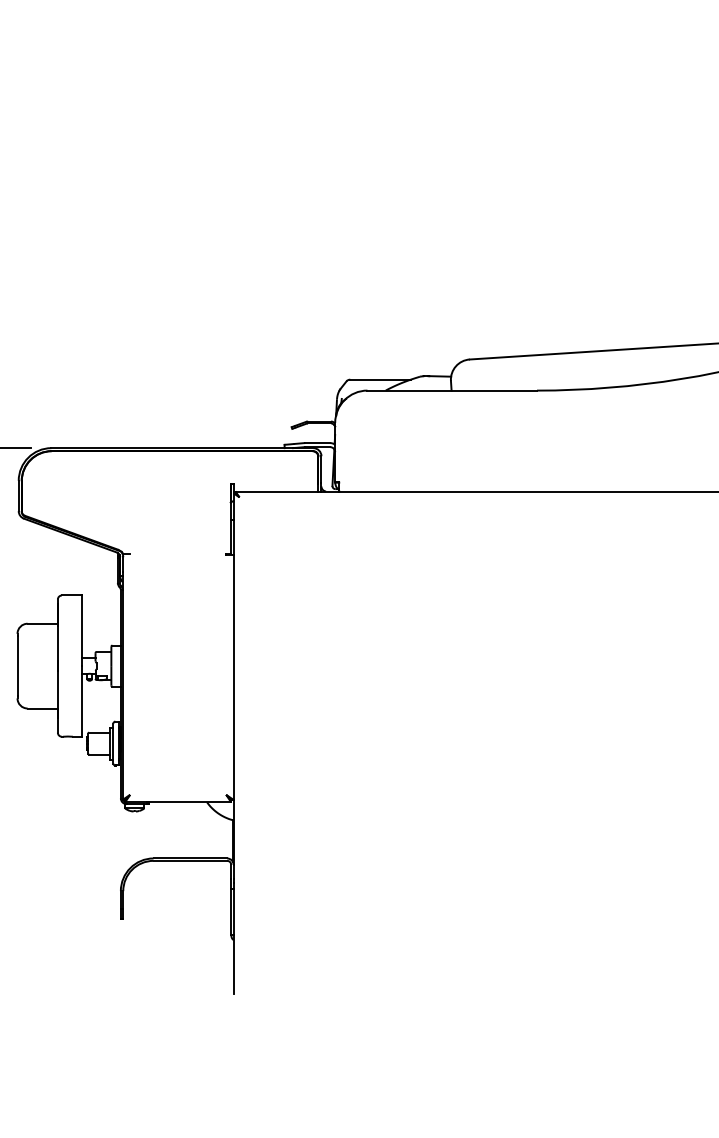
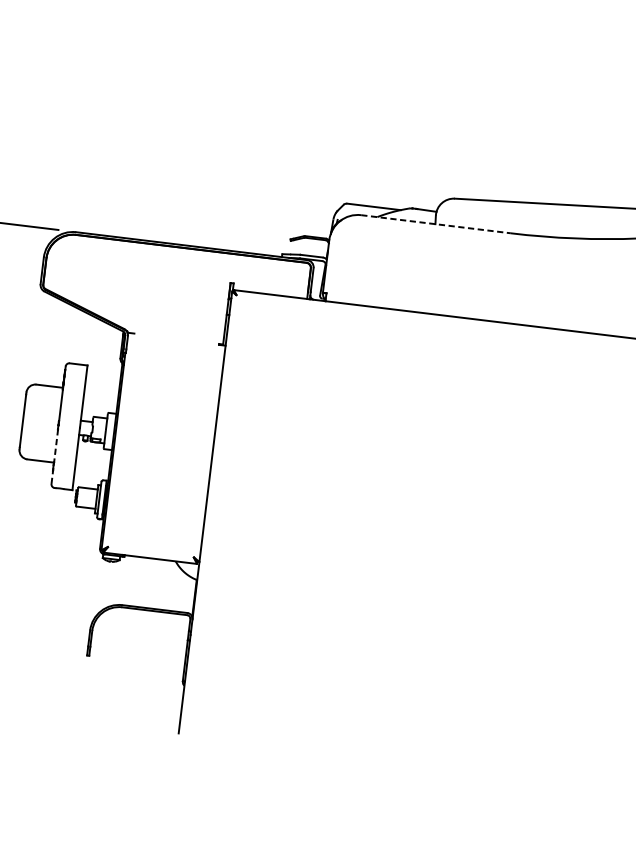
line: (452, 390) -> (436, 224), solid -> dashed
line: (57, 698) -> (54, 453), solid -> dashed

